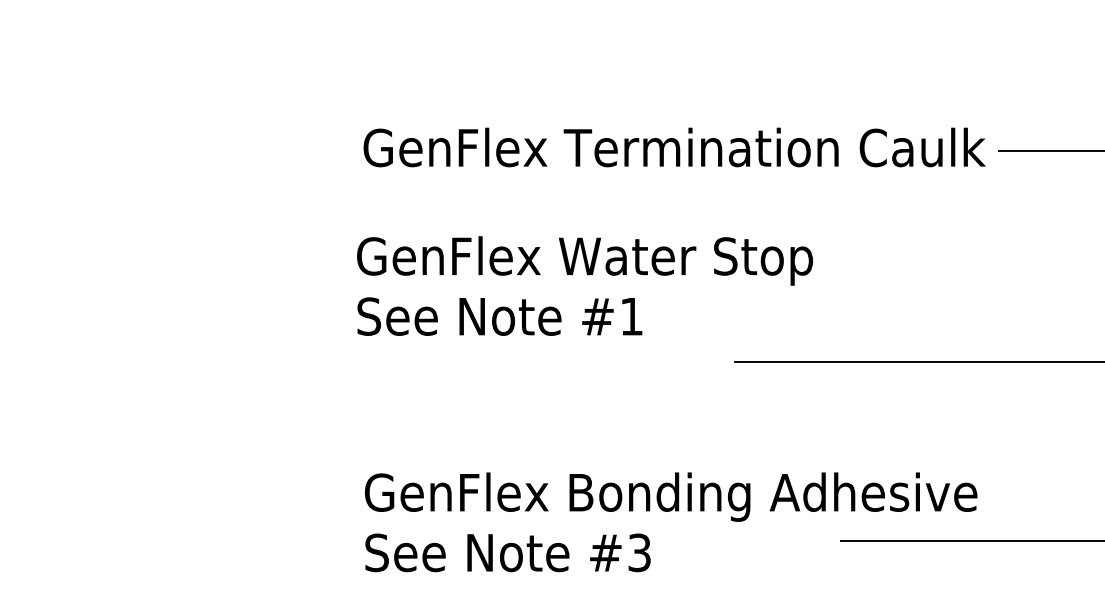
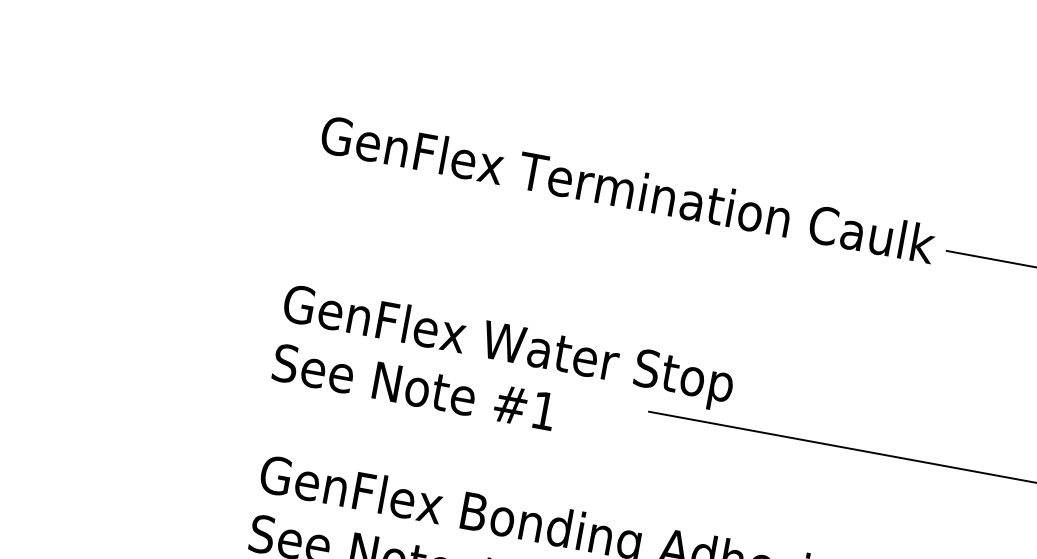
text: (585, 285) -> (504, 371), moved

